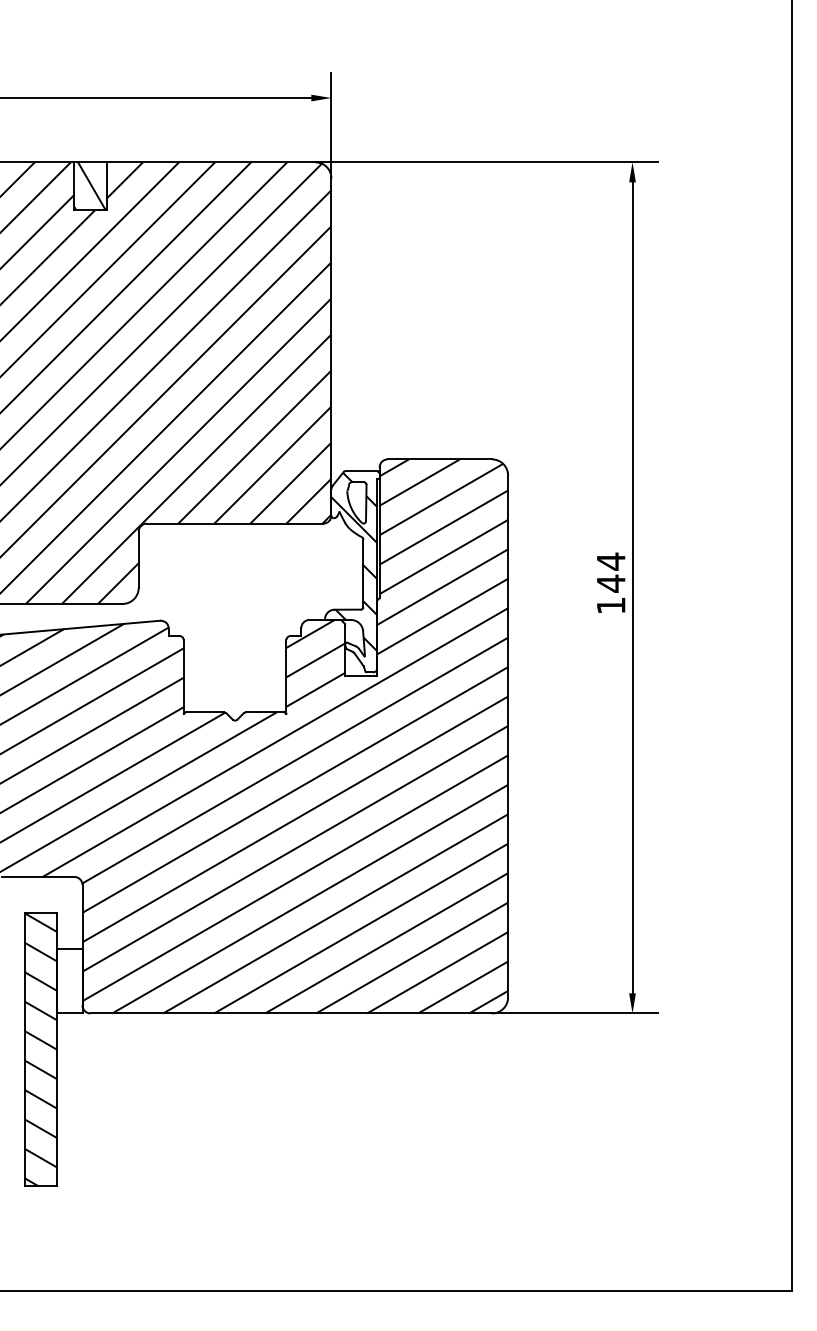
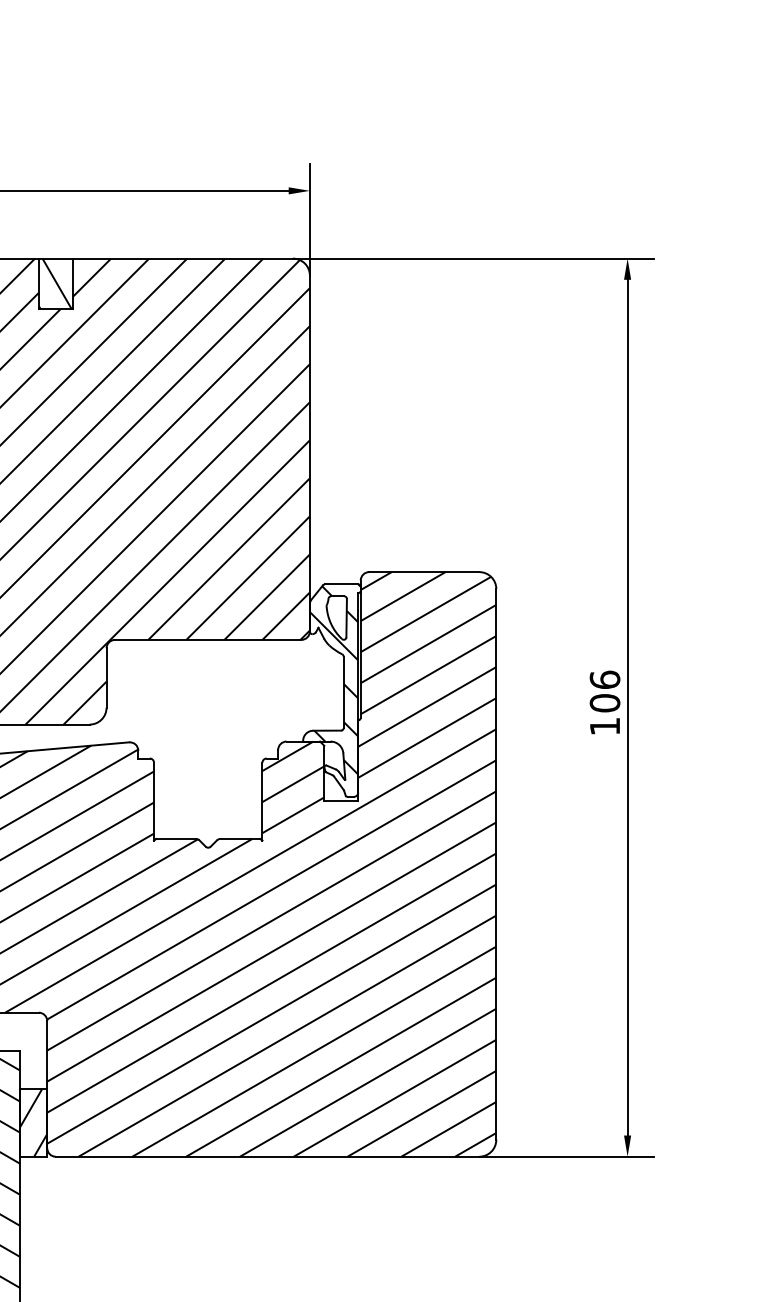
text: (610, 572) -> (604, 691), 144 -> 106
hatch: (69, 981) -> (33, 1122), added

